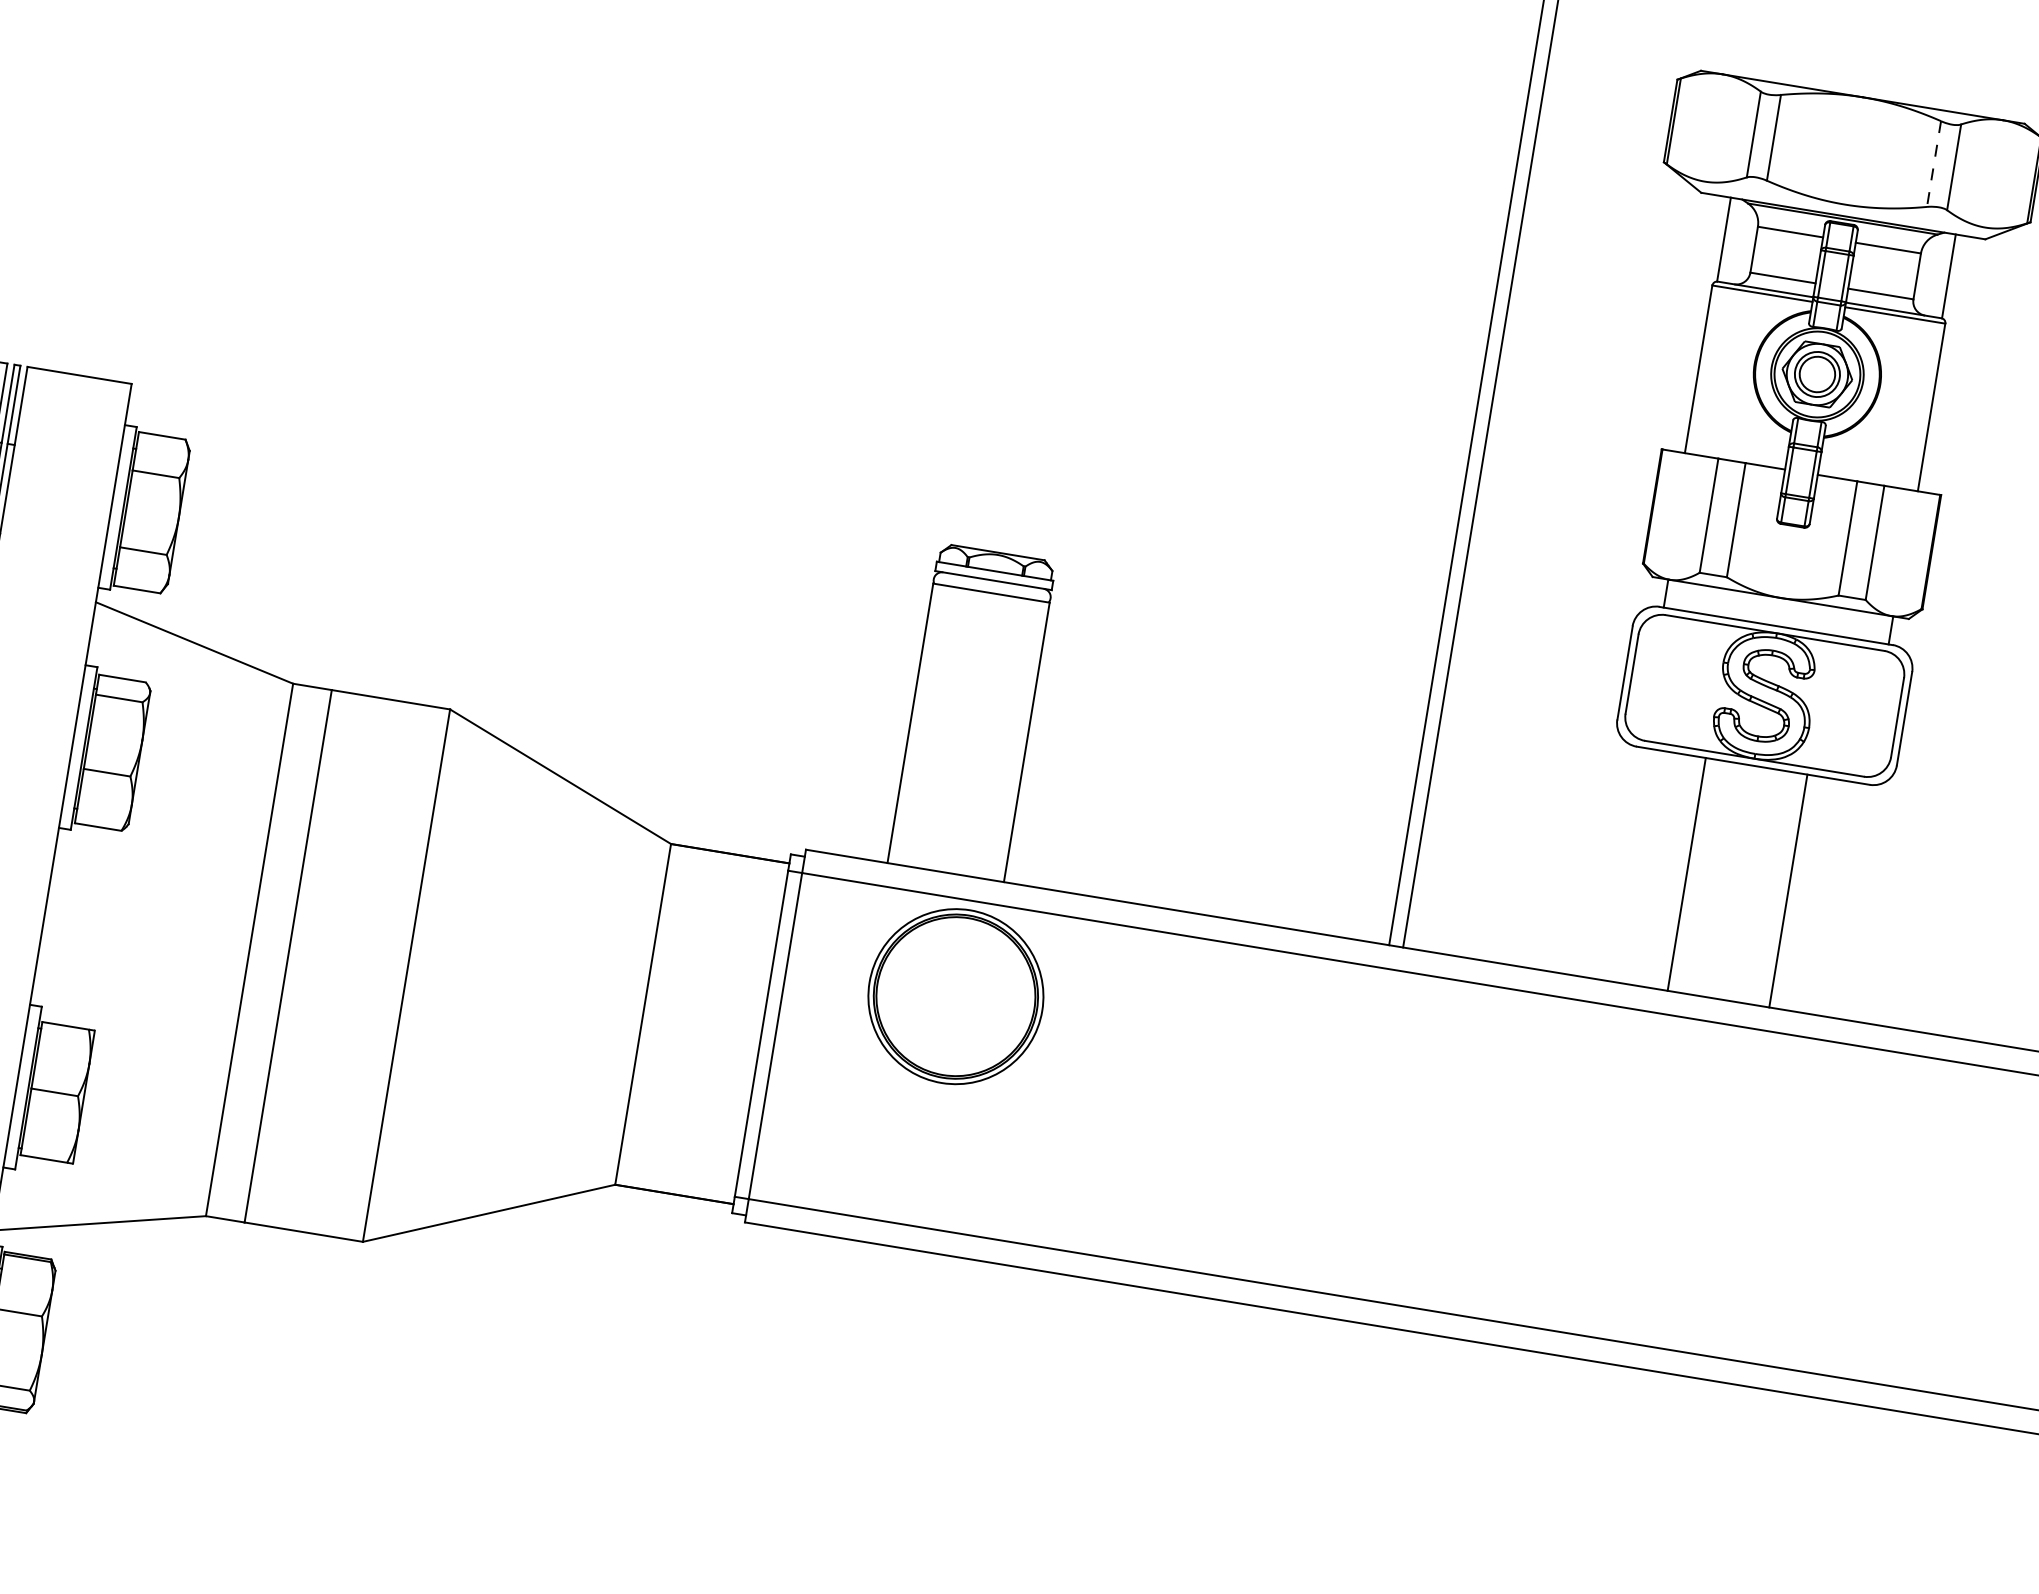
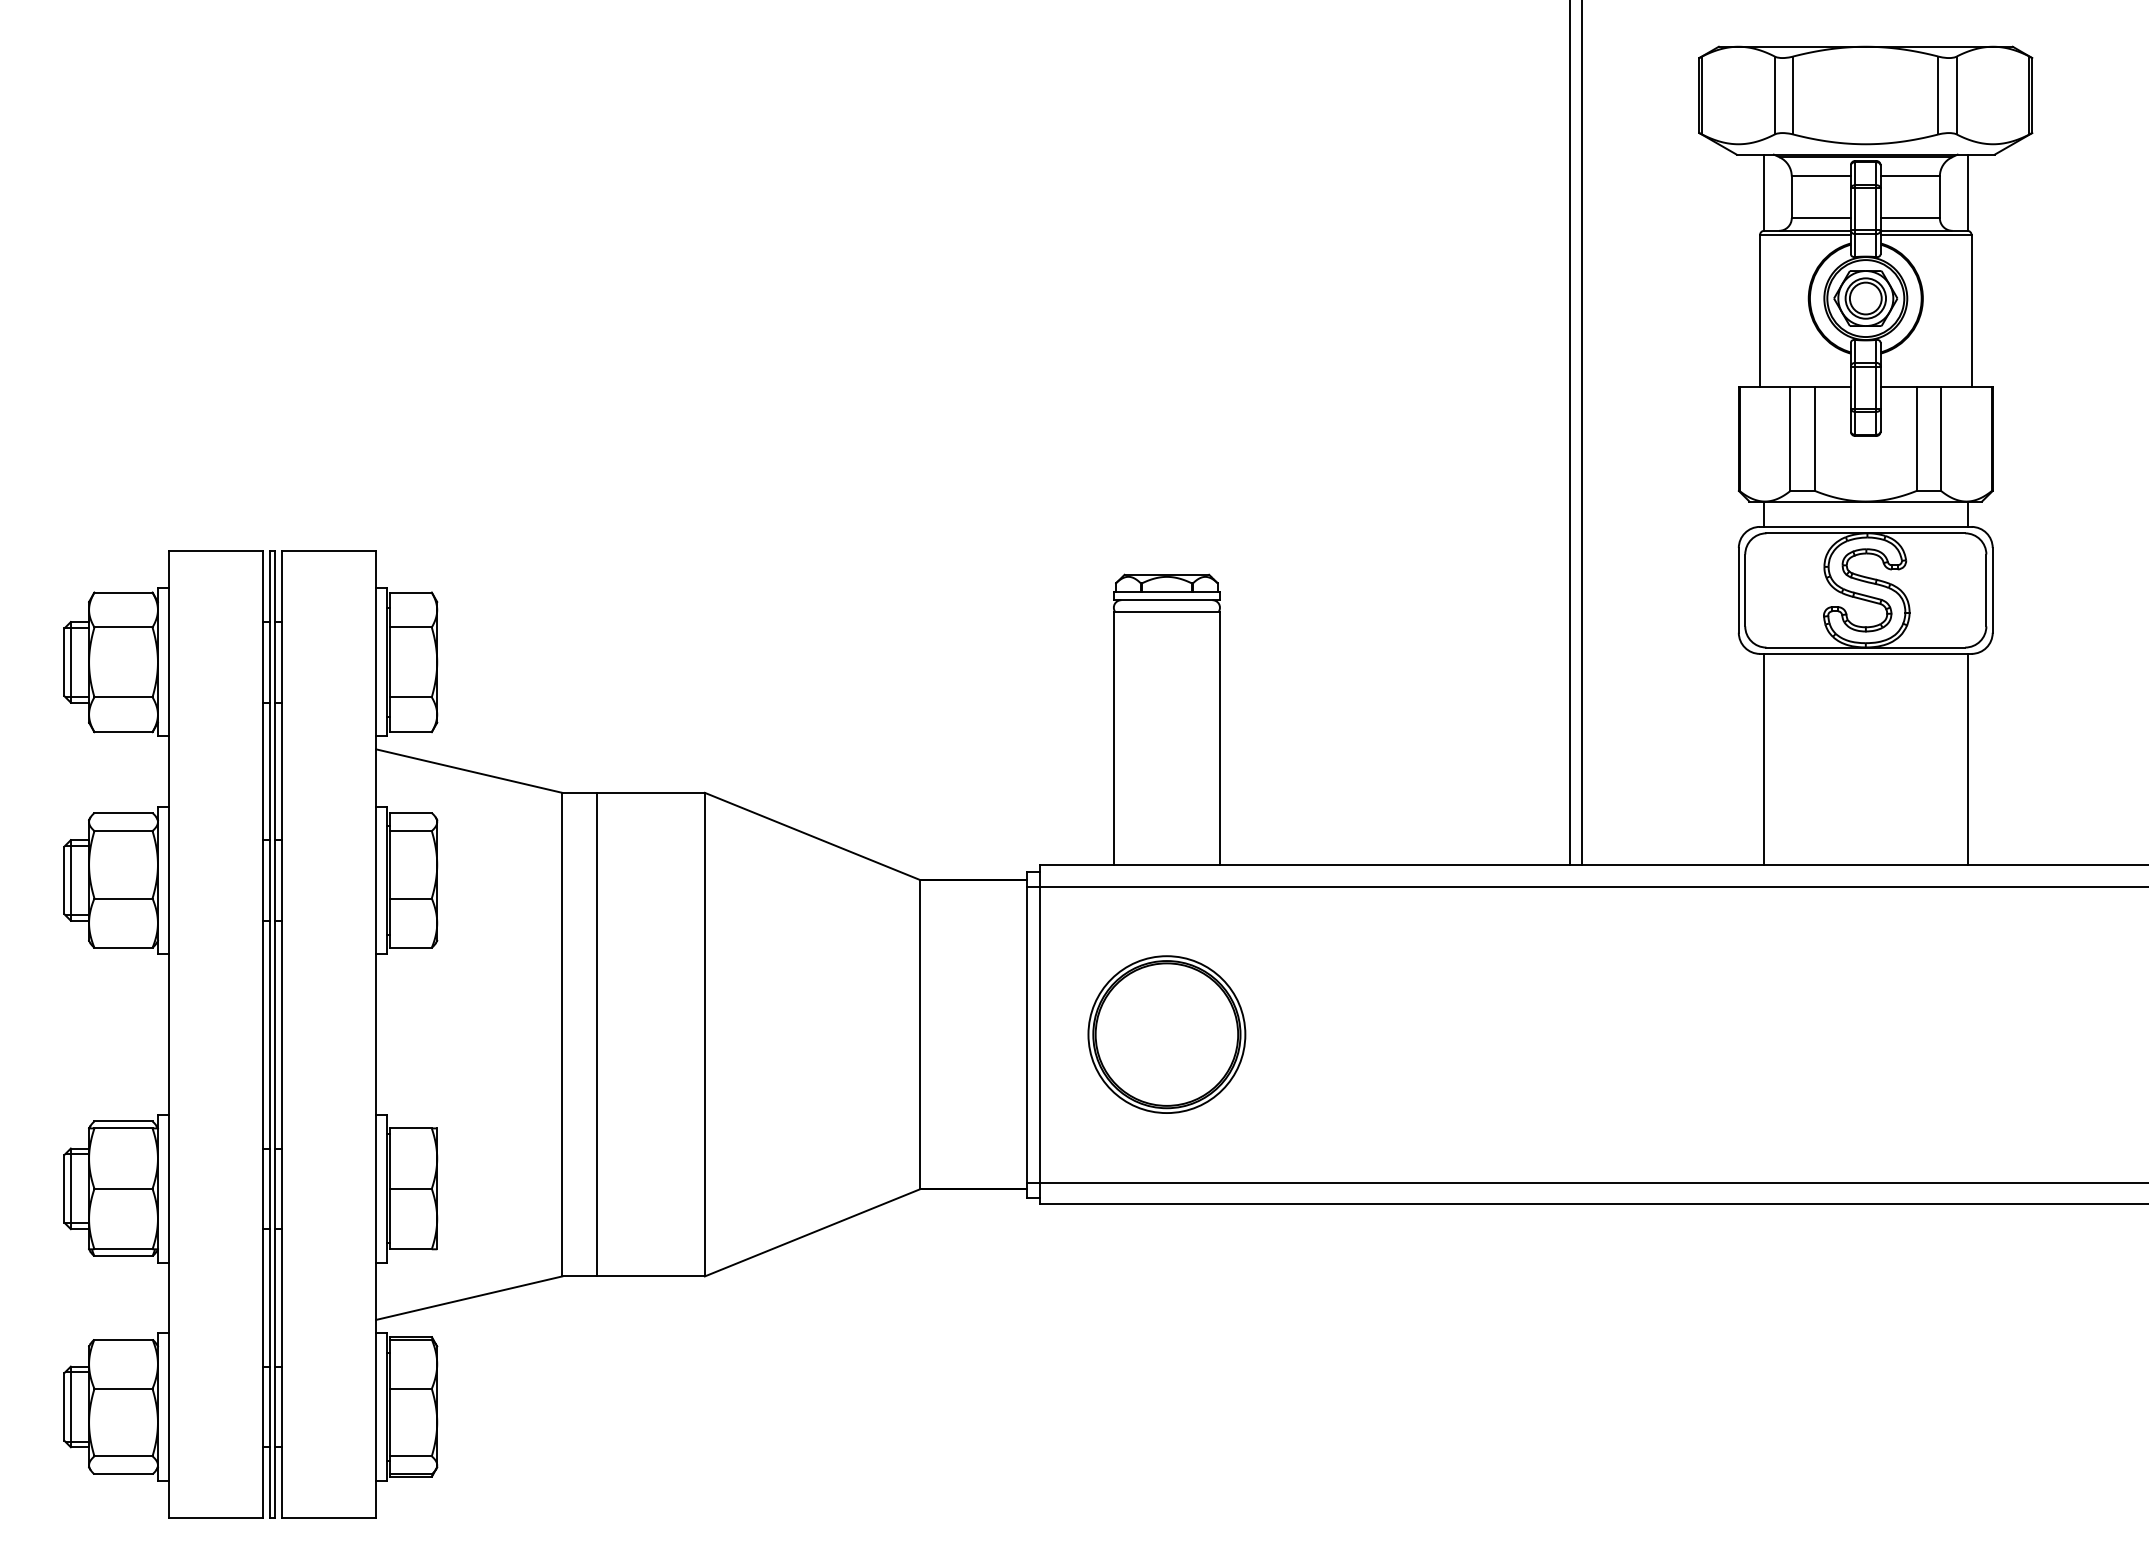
line: (1934, 164) -> (1938, 95), dashed -> solid
line: (1686, 874) -> (1763, 759), moved
line: (1787, 890) -> (1967, 759), moved
part: (955, 996) -> (1166, 1034), moved

